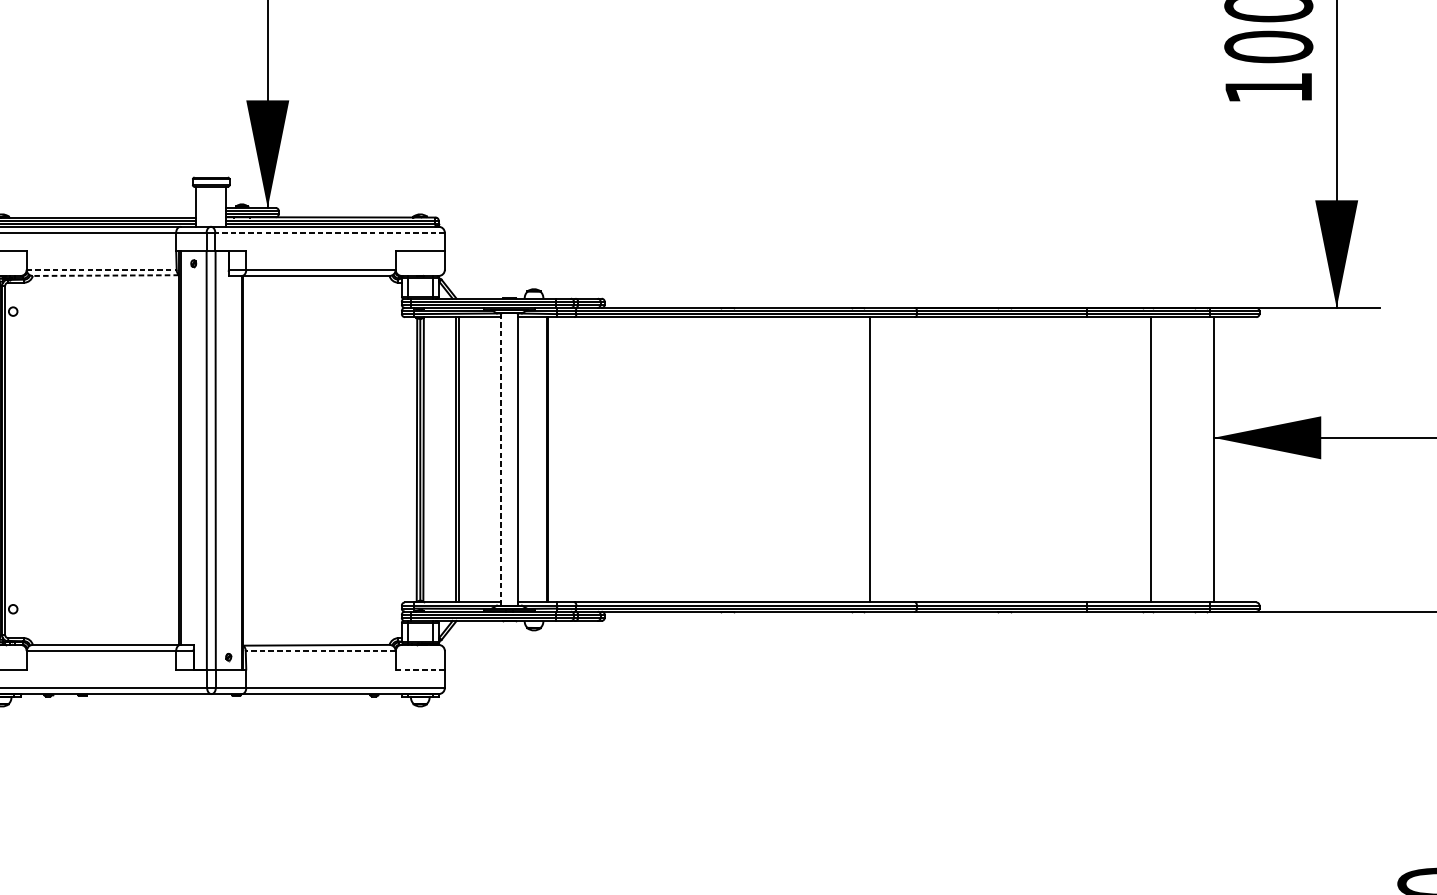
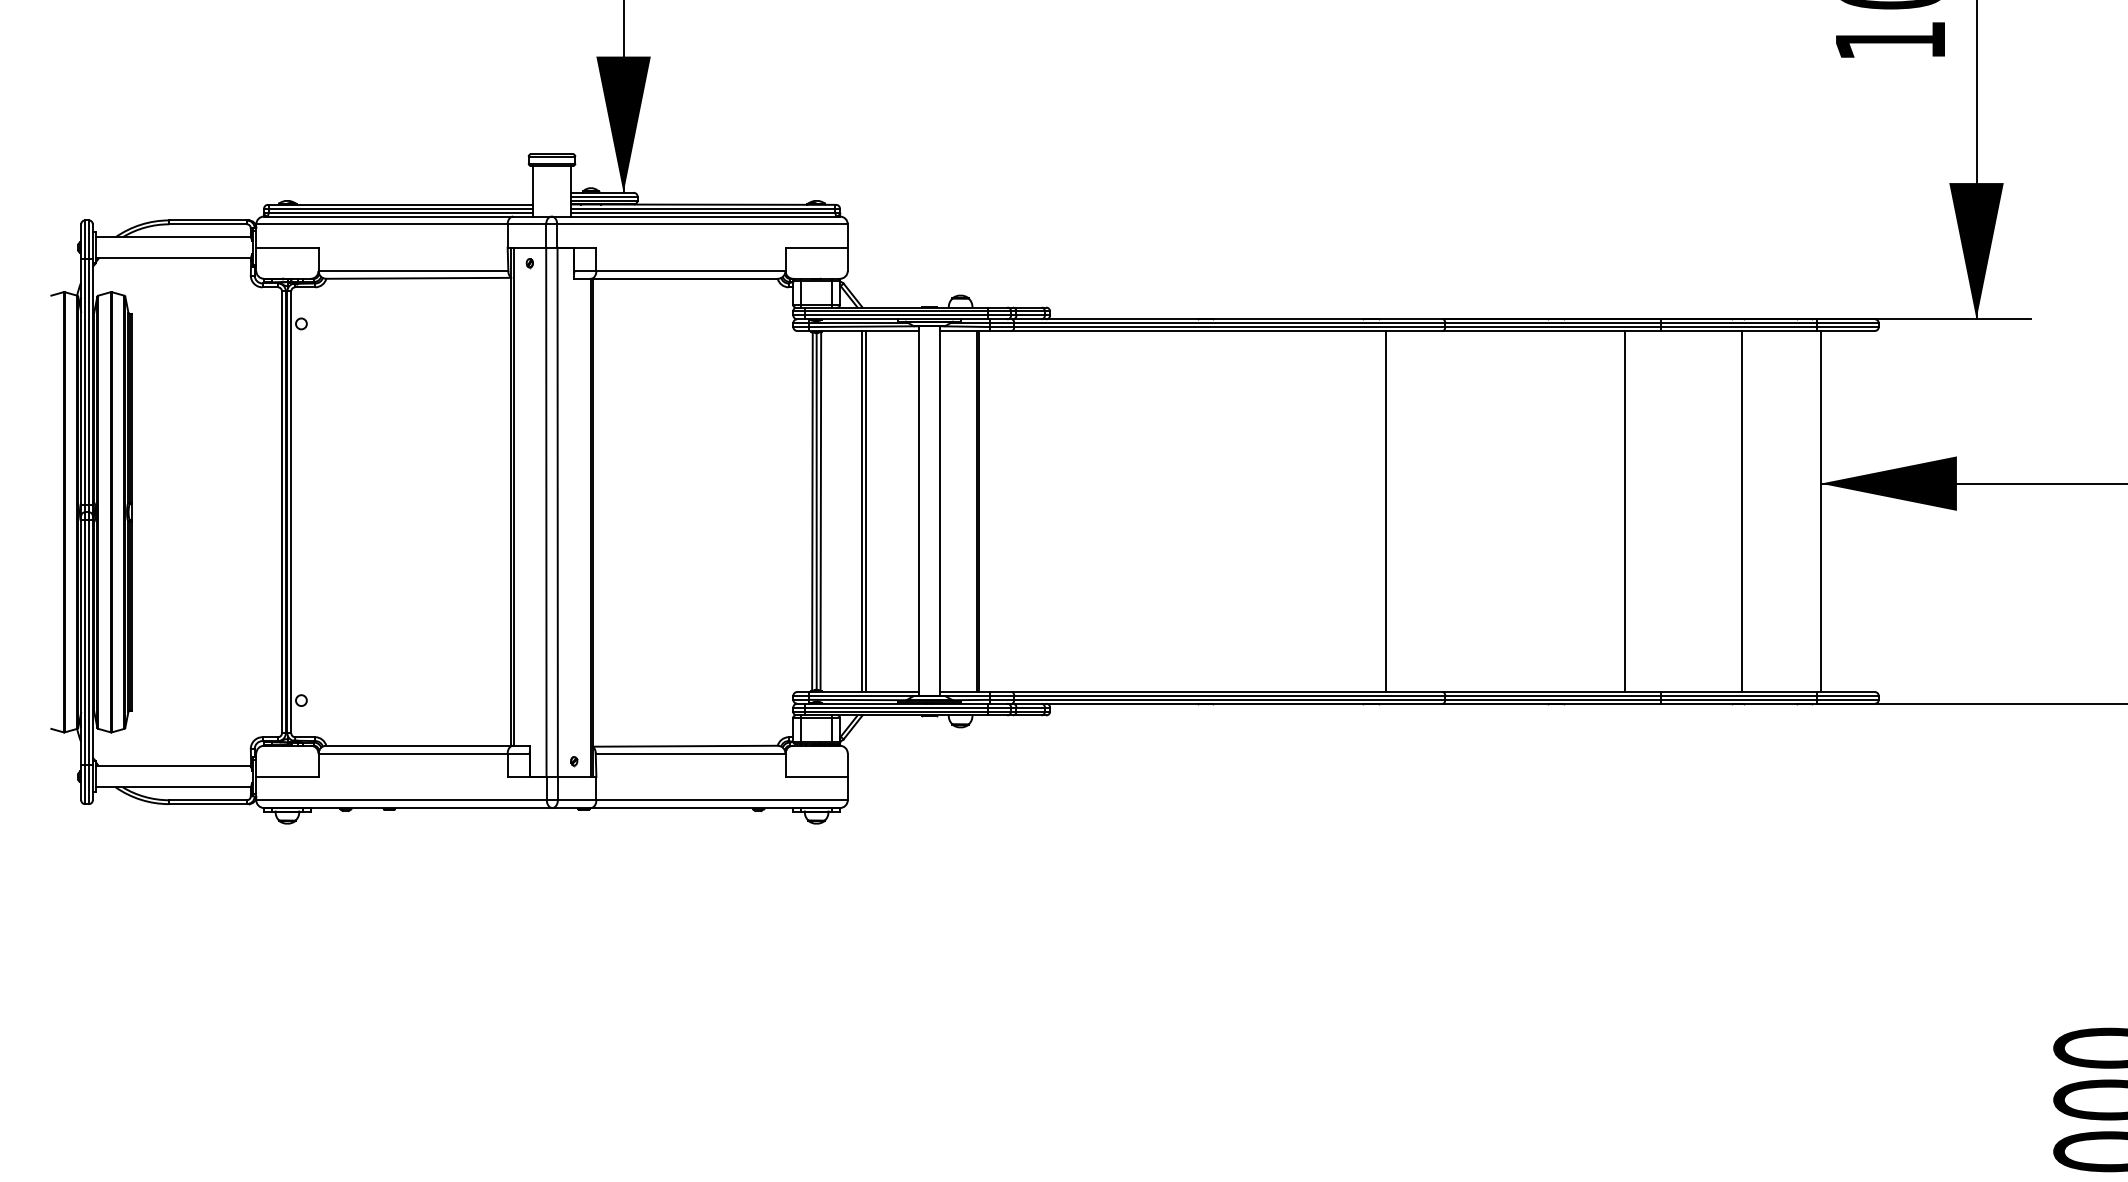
line: (330, 233) -> (702, 224), dashed -> solid
line: (101, 270) -> (413, 271), dashed -> solid
line: (105, 275) -> (418, 278), dashed -> solid
line: (501, 459) -> (919, 511), dashed -> solid
line: (1058, 459) -> (1624, 511), added
line: (320, 651) -> (690, 753), dashed -> solid
line: (420, 669) -> (816, 776), dashed -> solid

